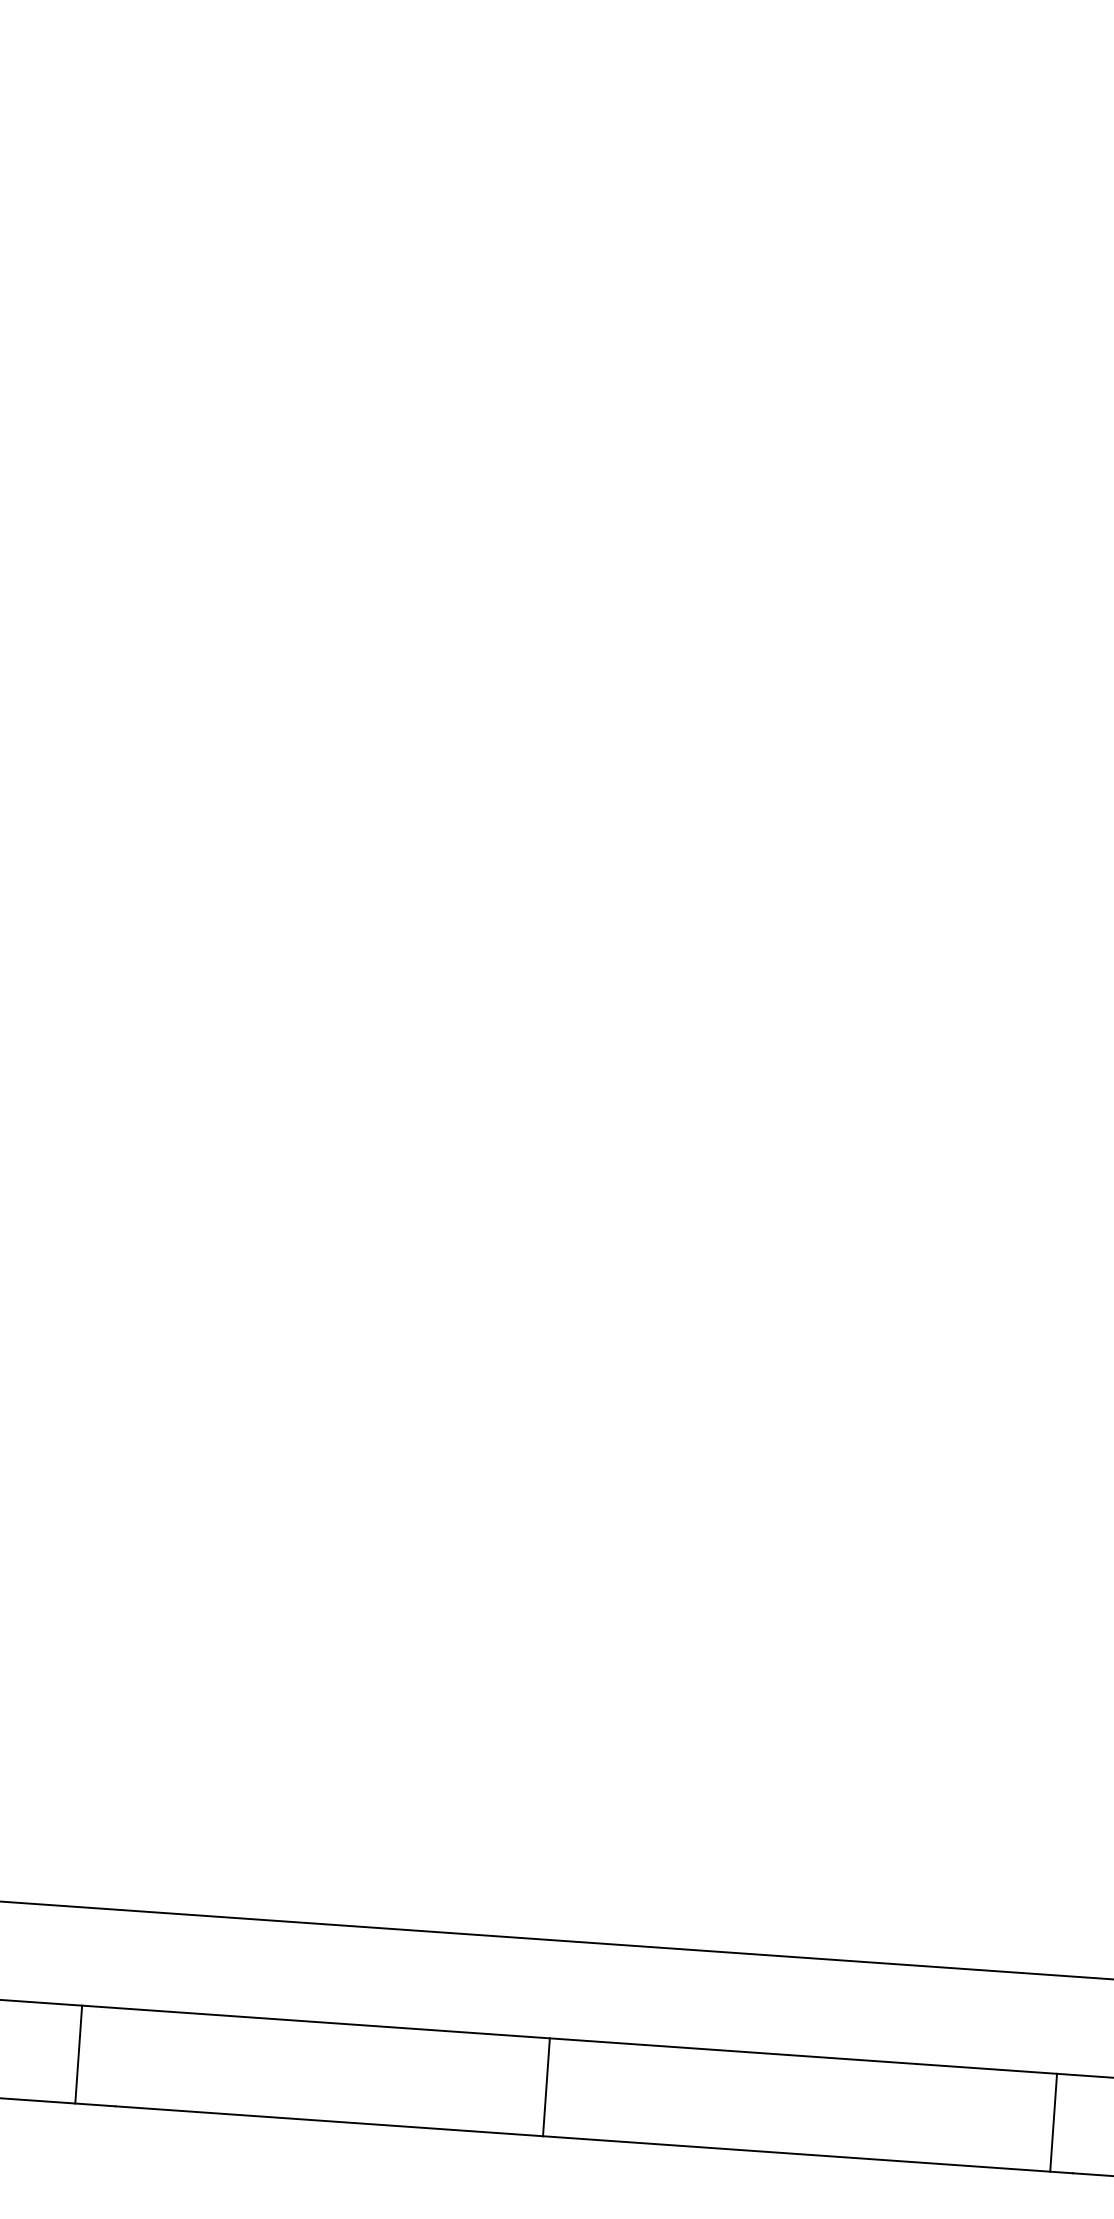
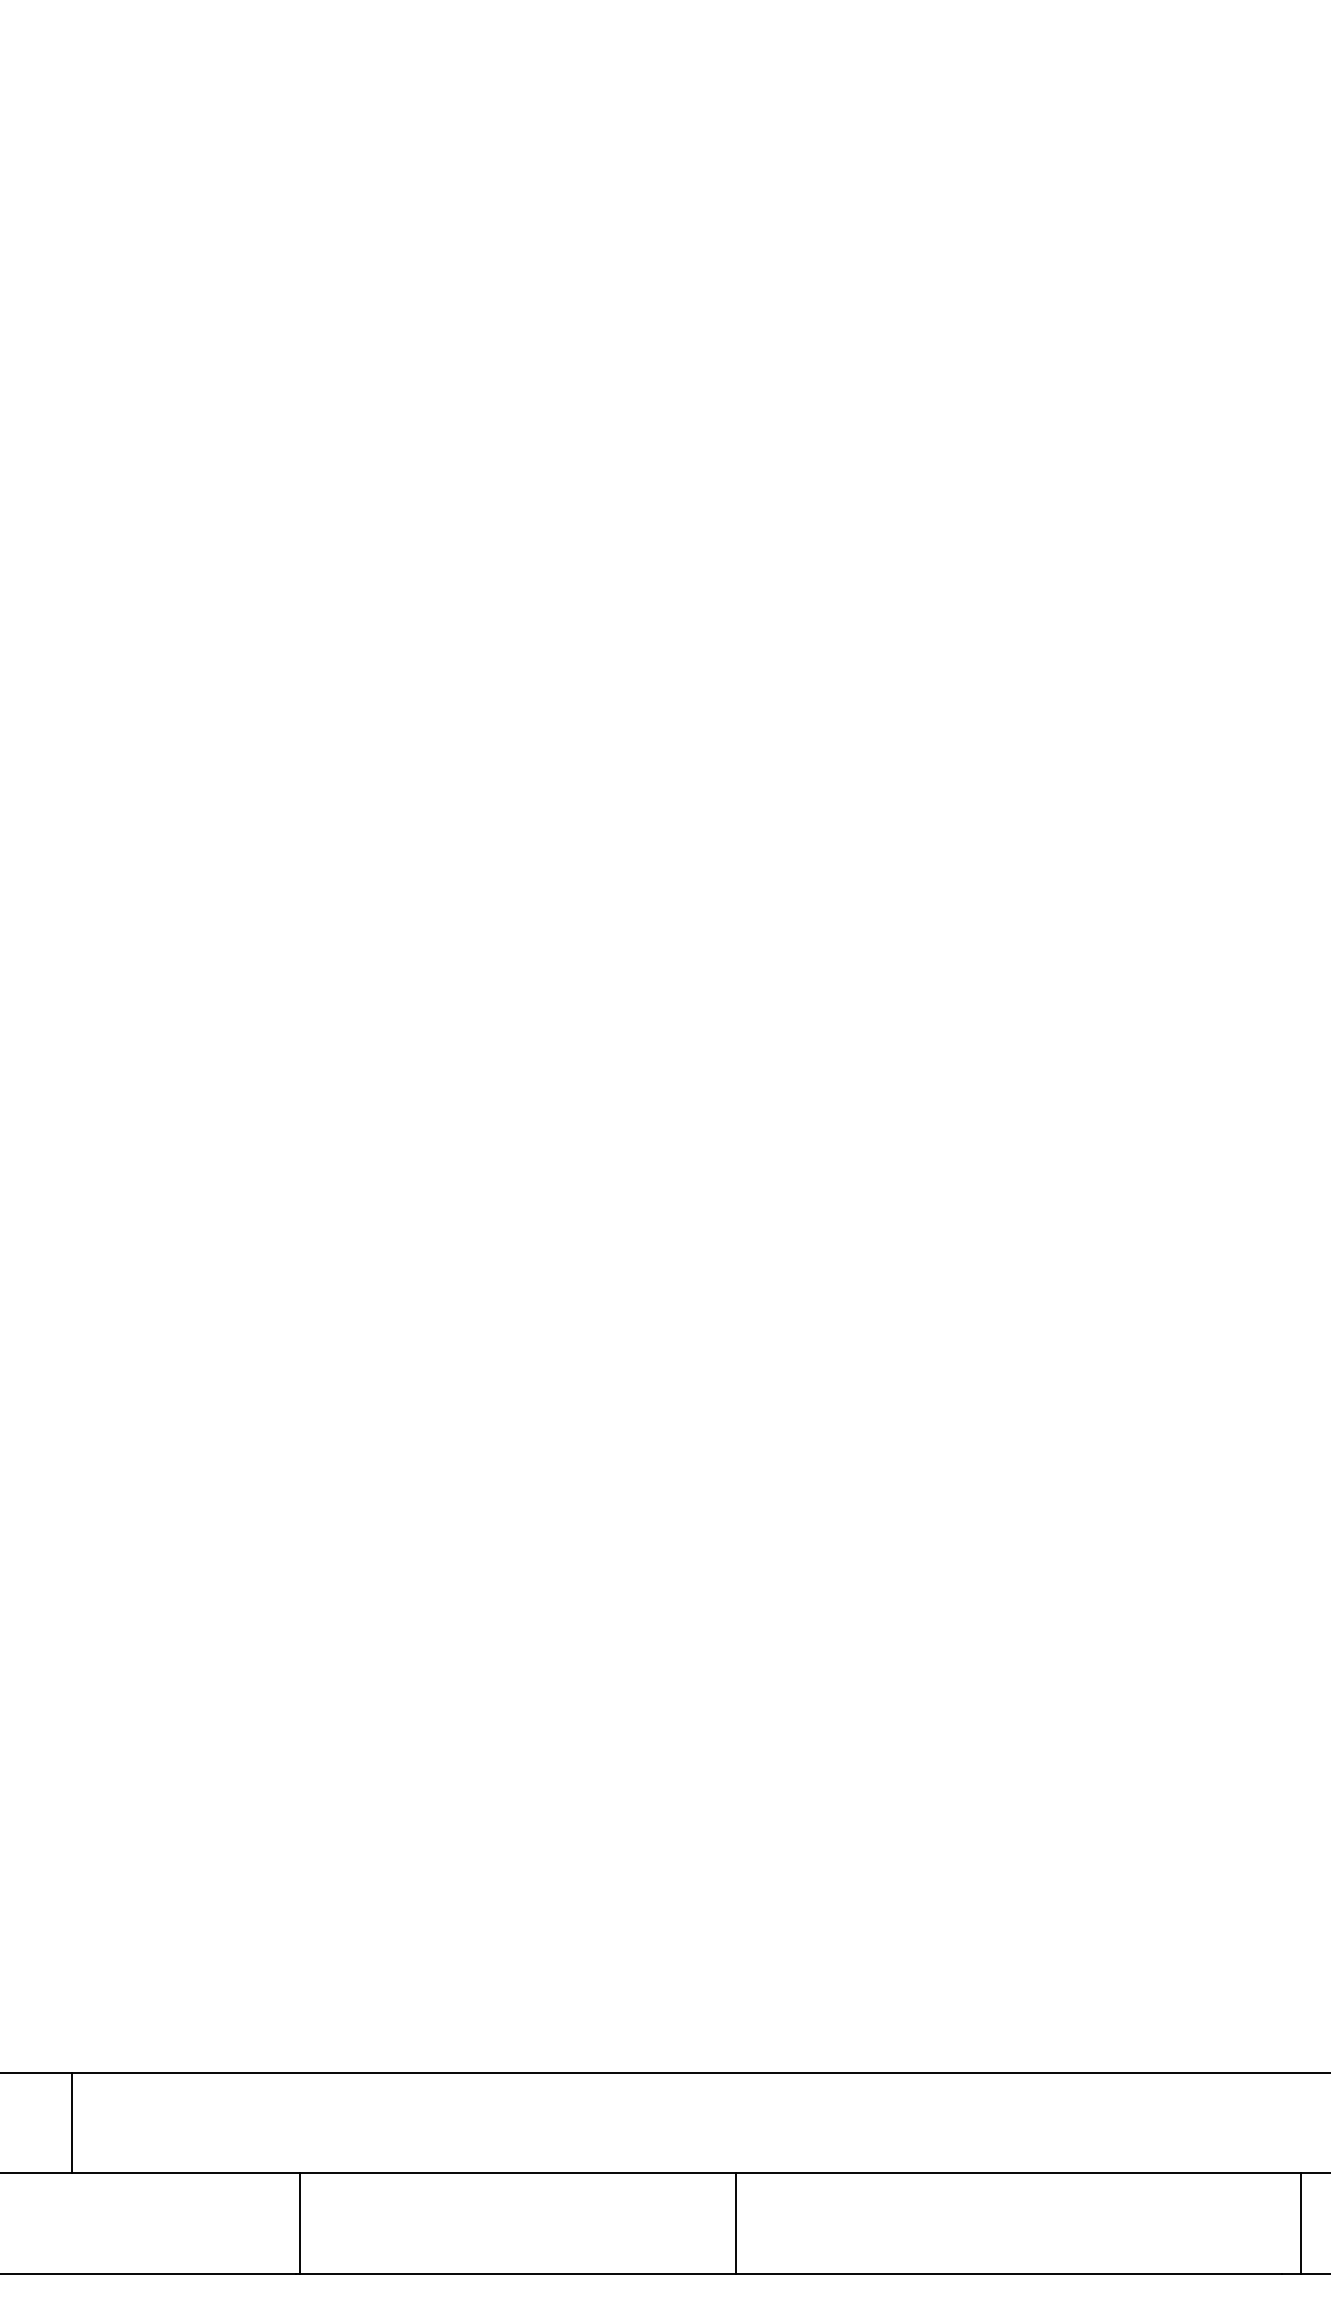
line: (79, 2054) -> (300, 2223), moved
line: (1053, 2122) -> (1301, 2223), moved

